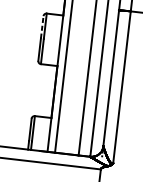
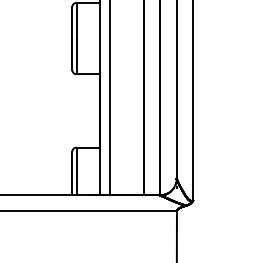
line: (42, 27) -> (72, 22), dashed -> solid

